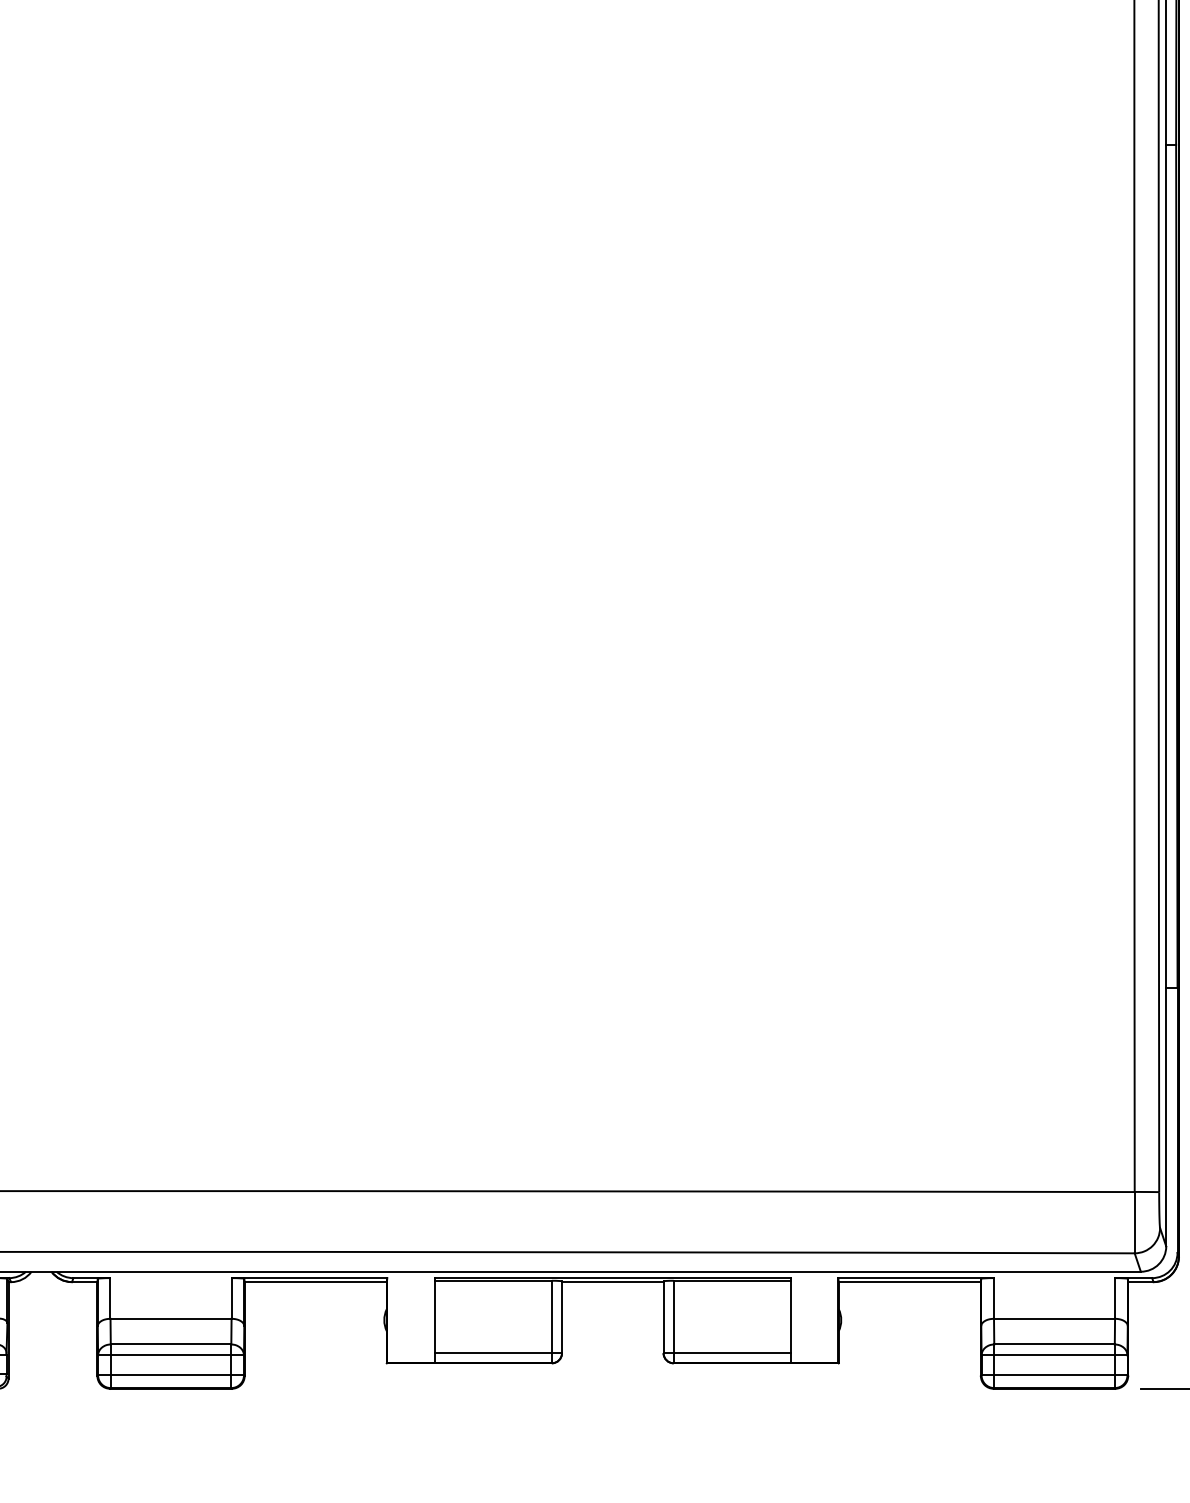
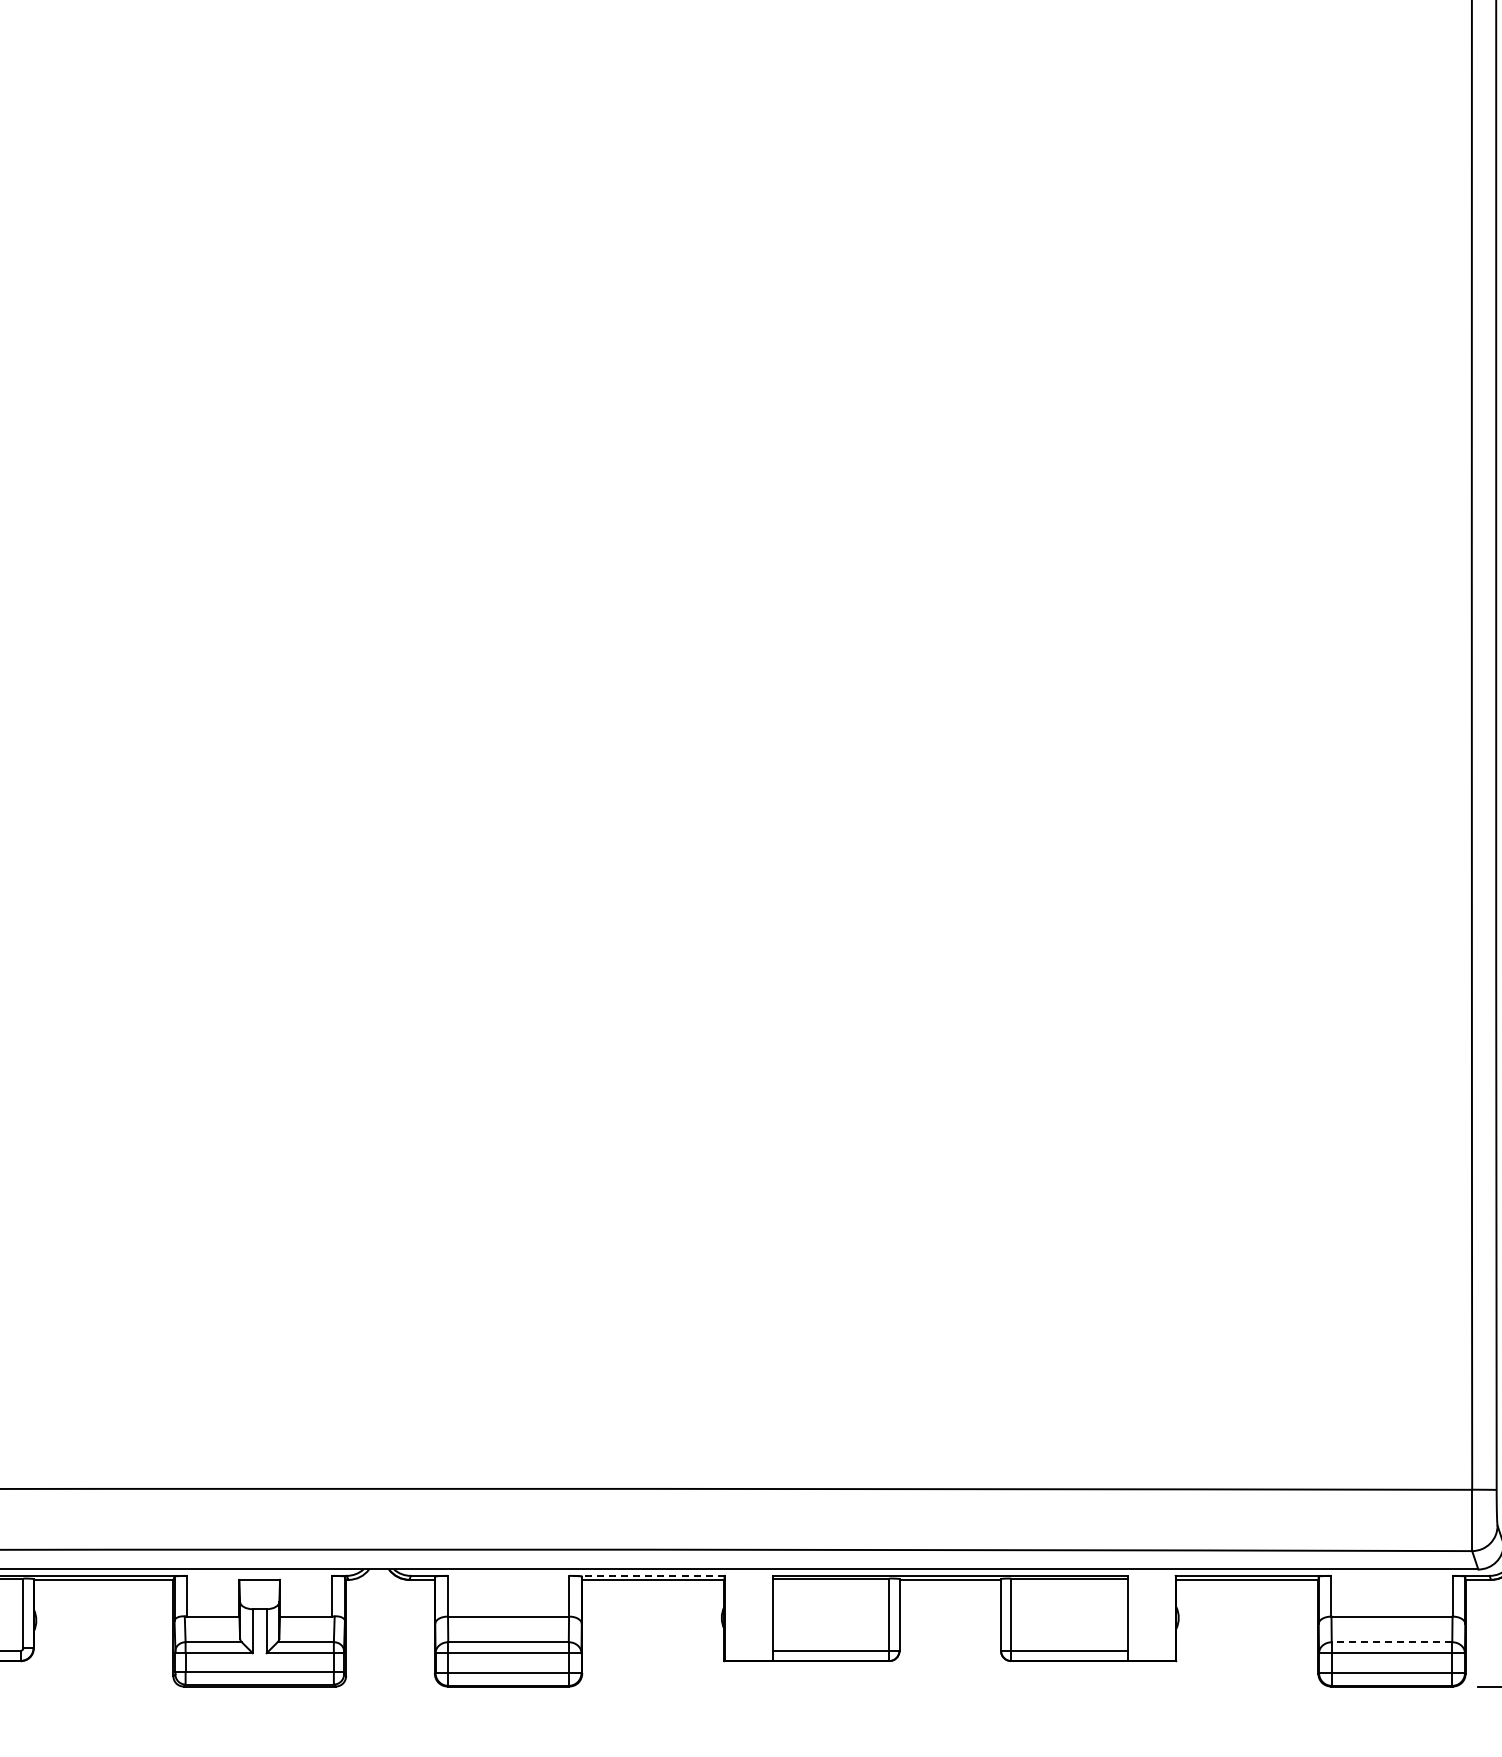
line: (309, 1277) -> (646, 1575), solid -> dashed
line: (1054, 1344) -> (1391, 1642), solid -> dashed

